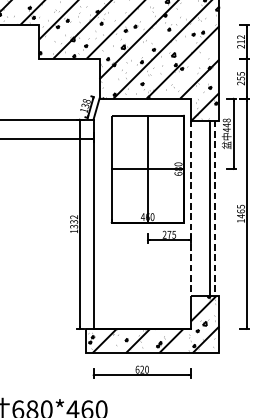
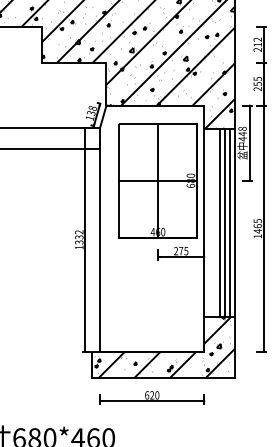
line: (191, 208) -> (204, 222), dashed -> solid
line: (205, 208) -> (219, 222), added
line: (214, 208) -> (229, 222), dashed -> solid
line: (219, 208) -> (234, 222), added

